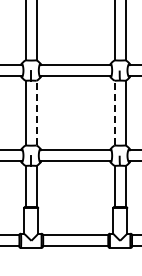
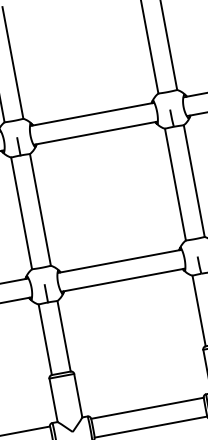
line: (36, 112) -> (40, 208), dashed -> solid
line: (114, 112) -> (174, 183), dashed -> solid

